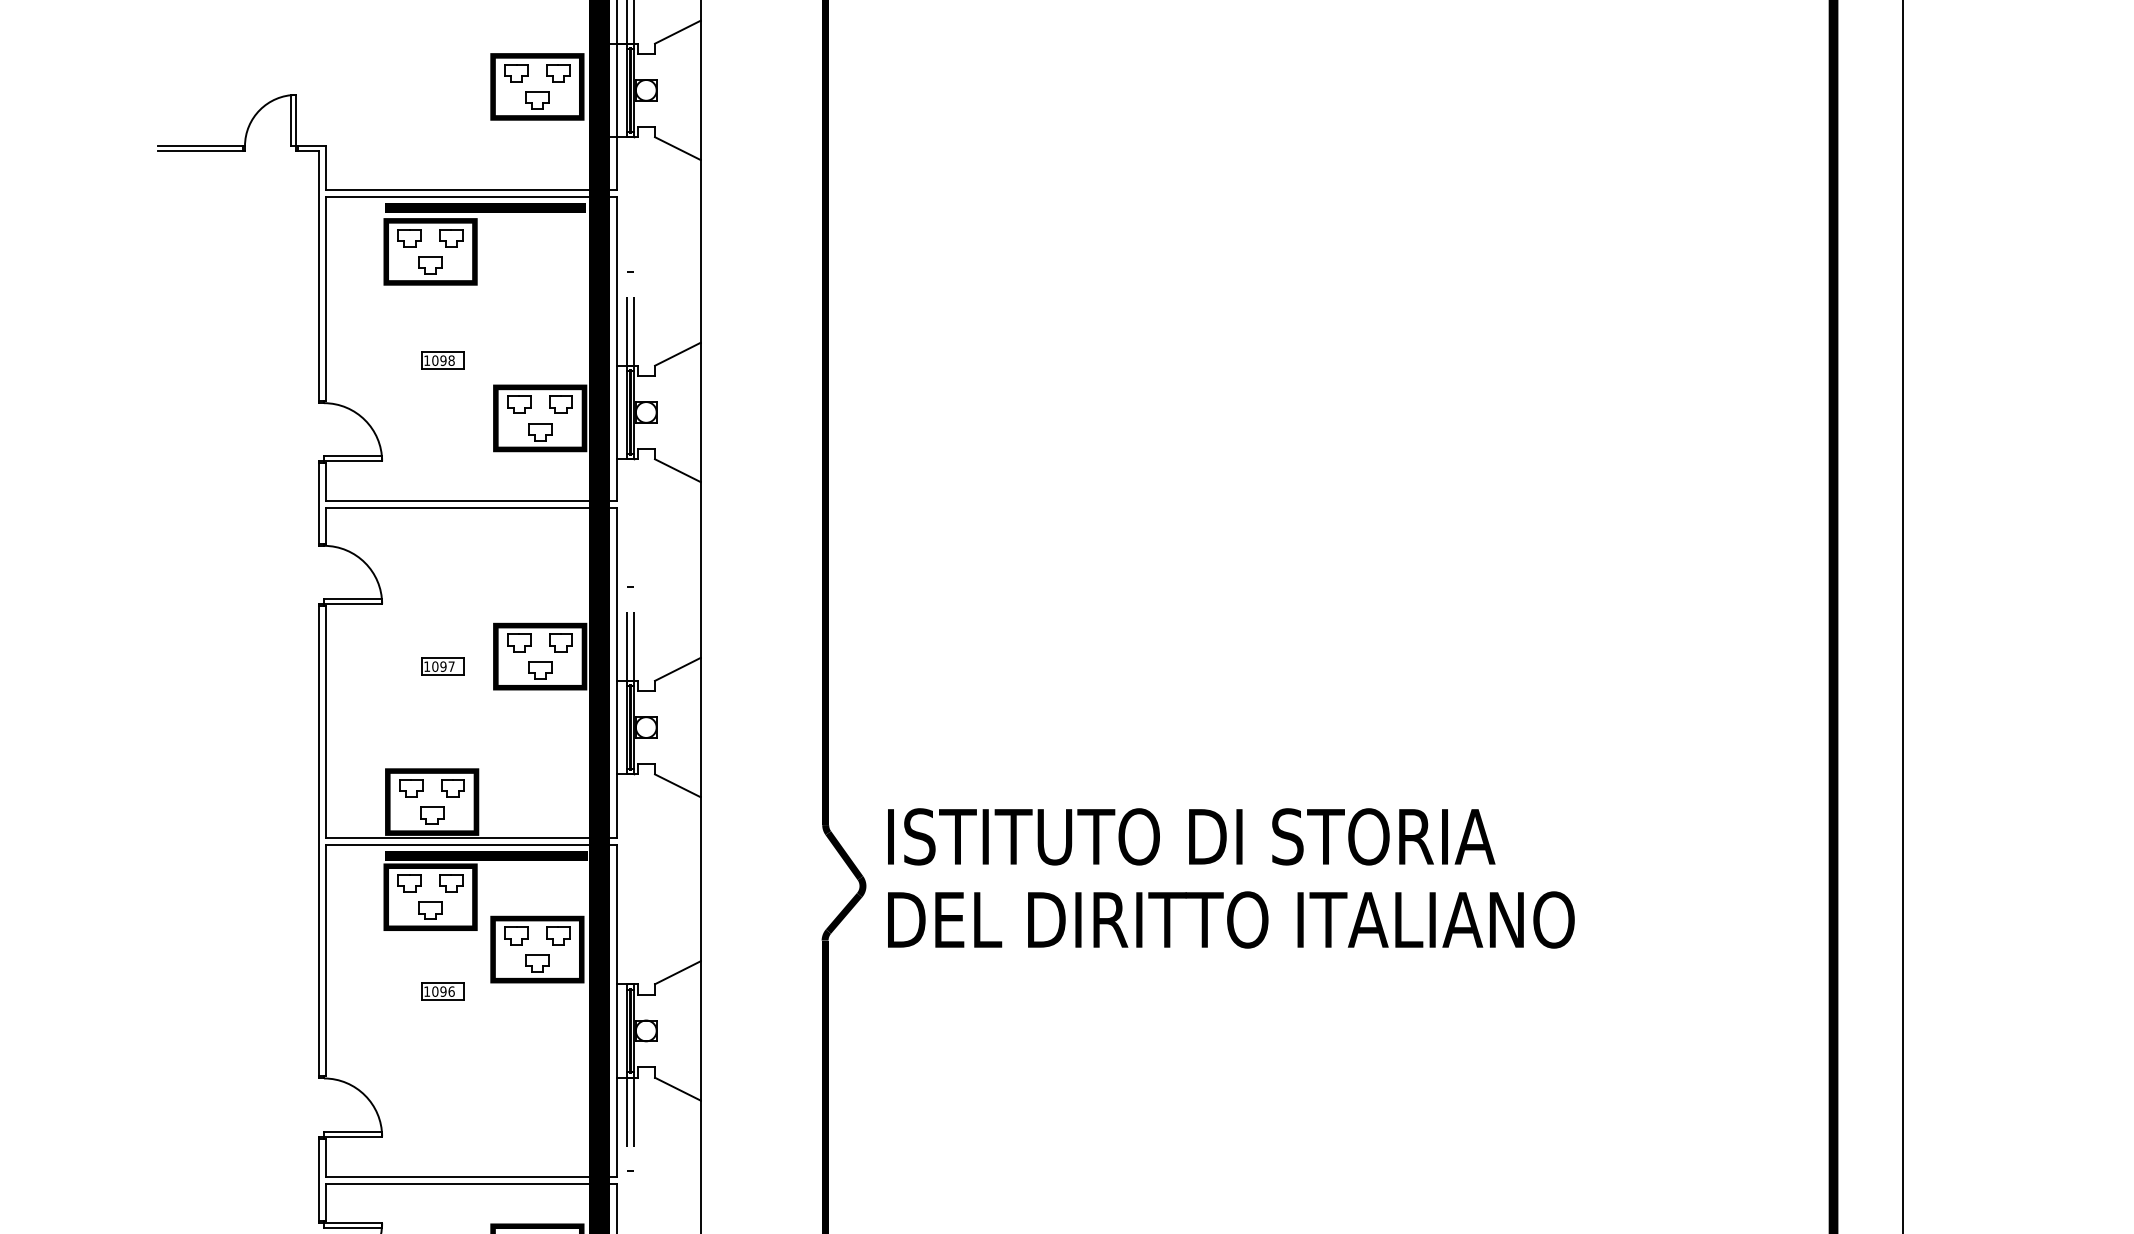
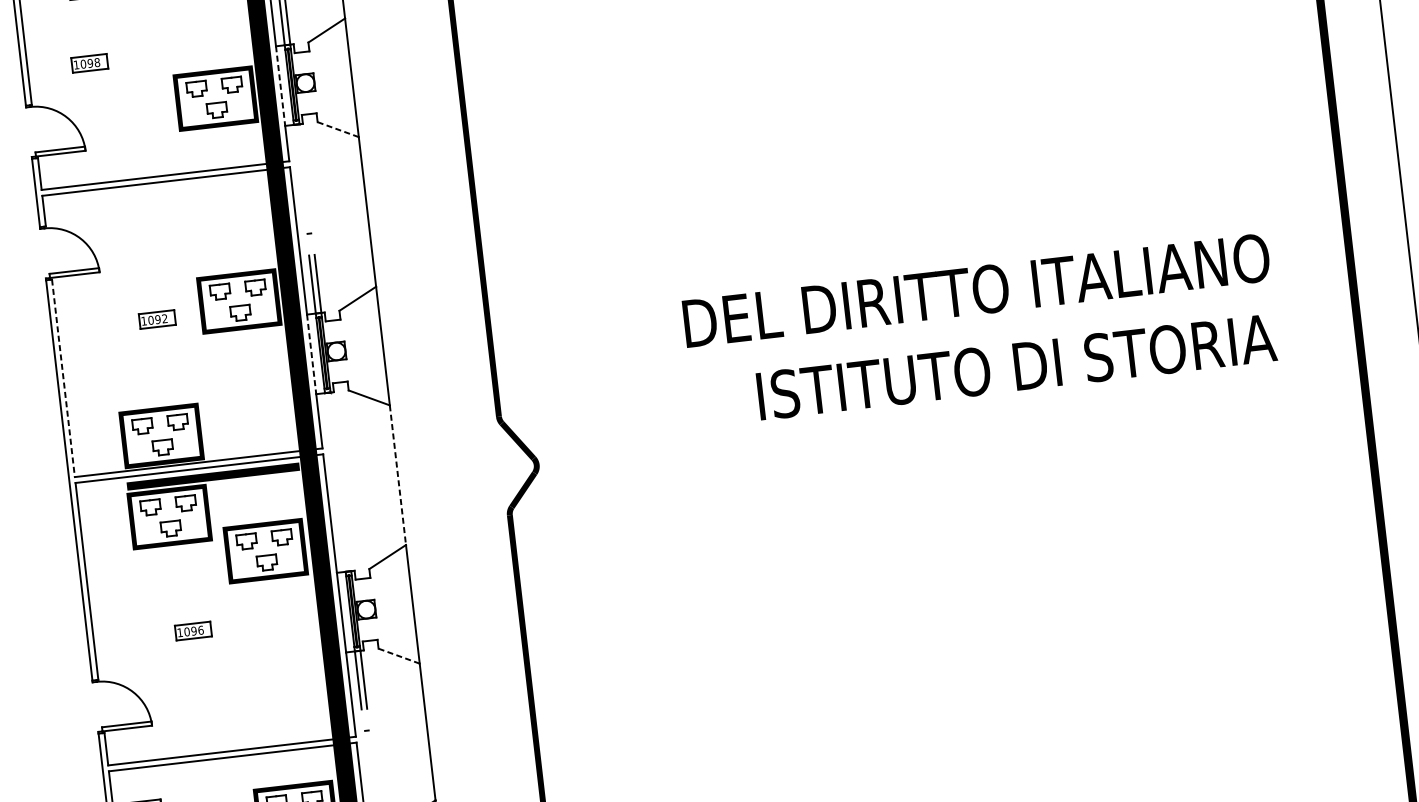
part: (442, 360) -> (89, 63), moved
line: (616, 412) -> (280, 86), solid -> dashed
line: (677, 470) -> (337, 129), solid -> dashed
text: (451, 666) -> (164, 318), 1097 -> 1092
line: (326, 722) -> (63, 378), solid -> dashed
line: (616, 727) -> (311, 354), solid -> dashed
text: (1191, 836) -> (1016, 366), moved
line: (700, 879) -> (397, 475), solid -> dashed
text: (1231, 919) -> (976, 290), moved
part: (442, 991) -> (193, 631), moved
line: (677, 1089) -> (398, 656), solid -> dashed

